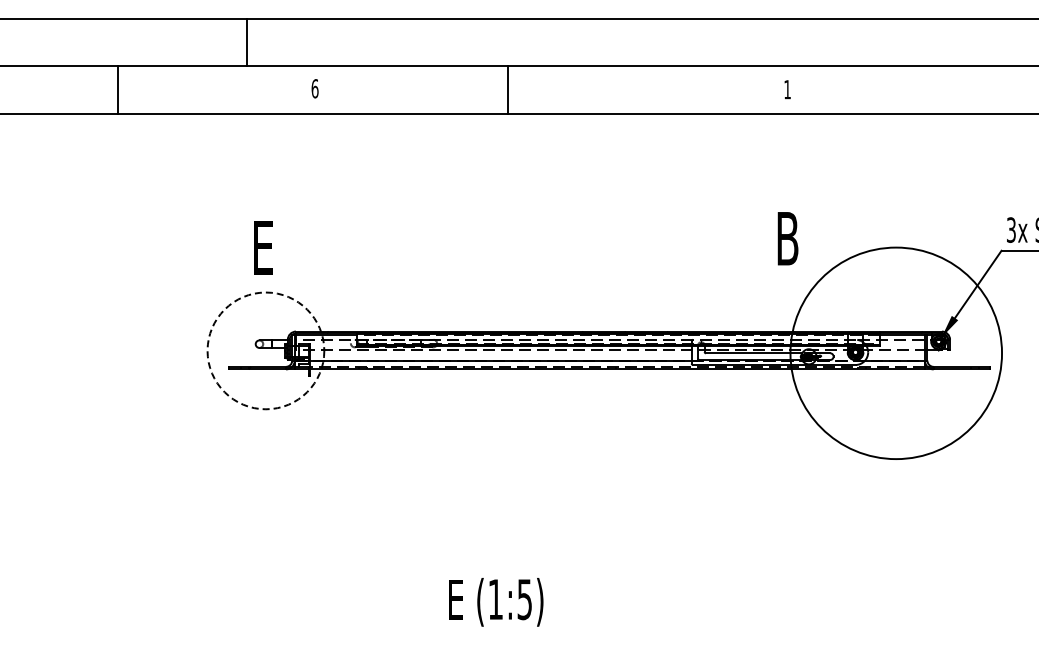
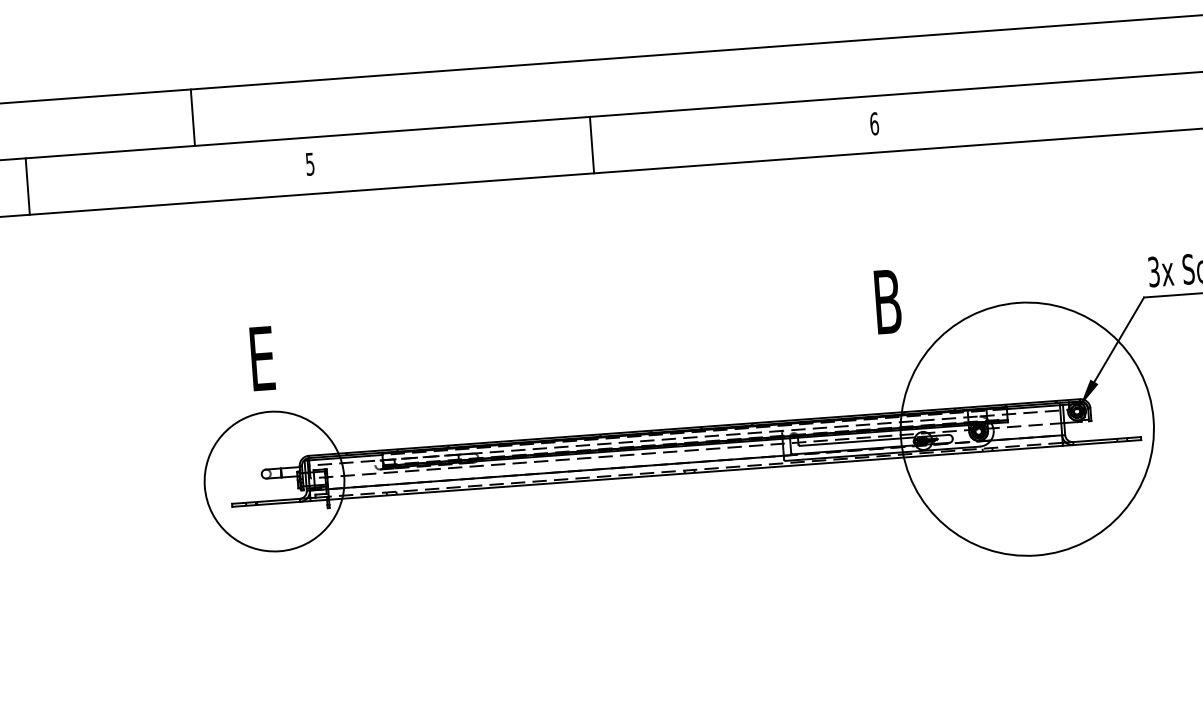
line: (247, 42) -> (193, 117), moved
text: (314, 88) -> (309, 163), 6 -> 5
line: (118, 89) -> (27, 185), moved
line: (508, 89) -> (592, 144), moved
text: (787, 89) -> (874, 123), 1 -> 6
circle: (265, 350) -> (273, 481), dashed -> solid

